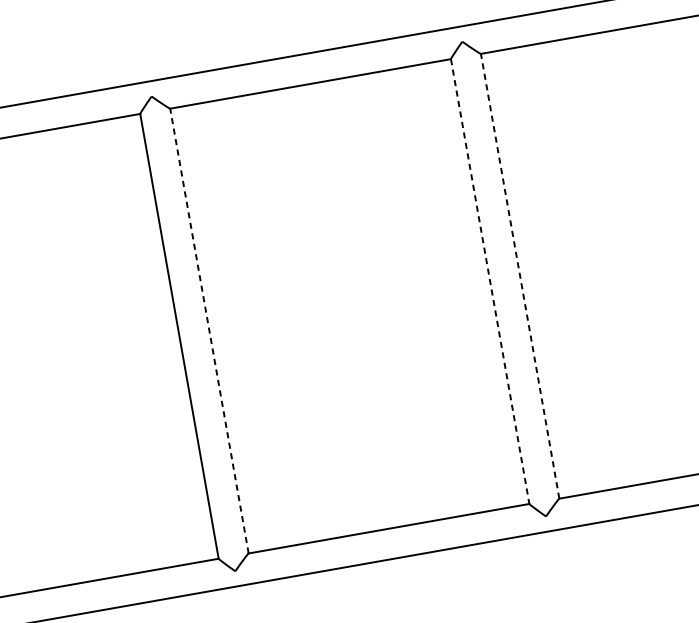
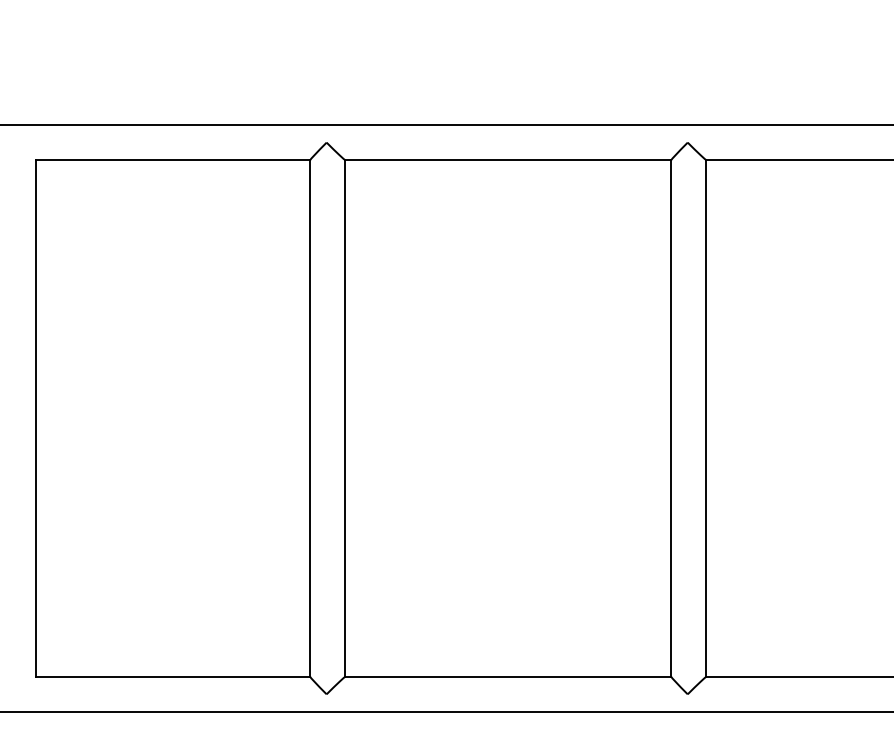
line: (520, 275) -> (706, 417), dashed -> solid
line: (490, 281) -> (671, 418), dashed -> solid
line: (209, 330) -> (345, 417), dashed -> solid

